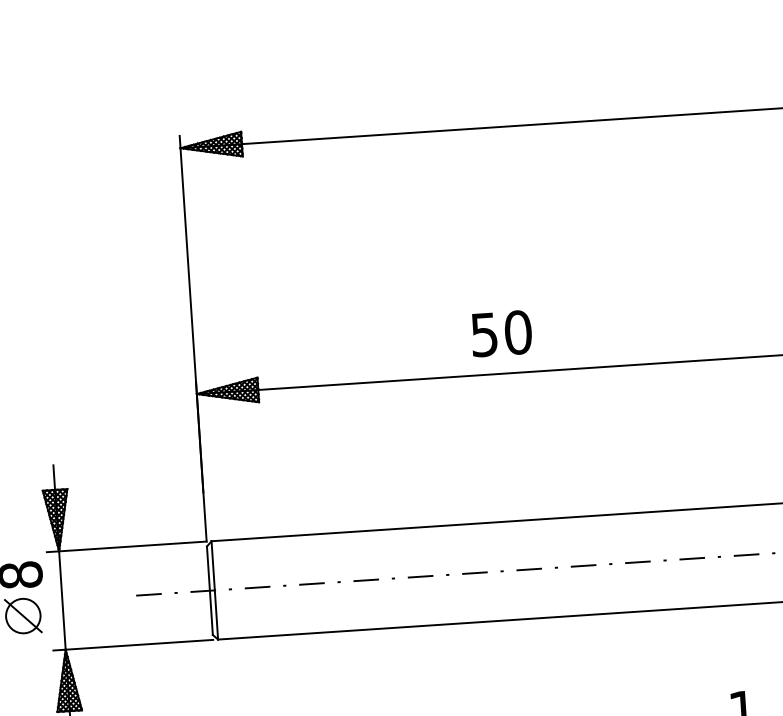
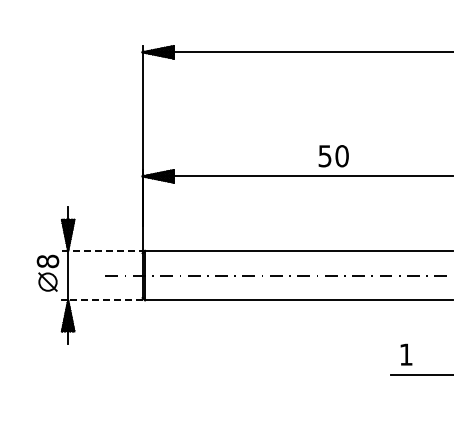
text: (501, 334) -> (333, 156), moved
line: (127, 546) -> (102, 250), solid -> dashed
line: (137, 645) -> (104, 300), solid -> dashed

